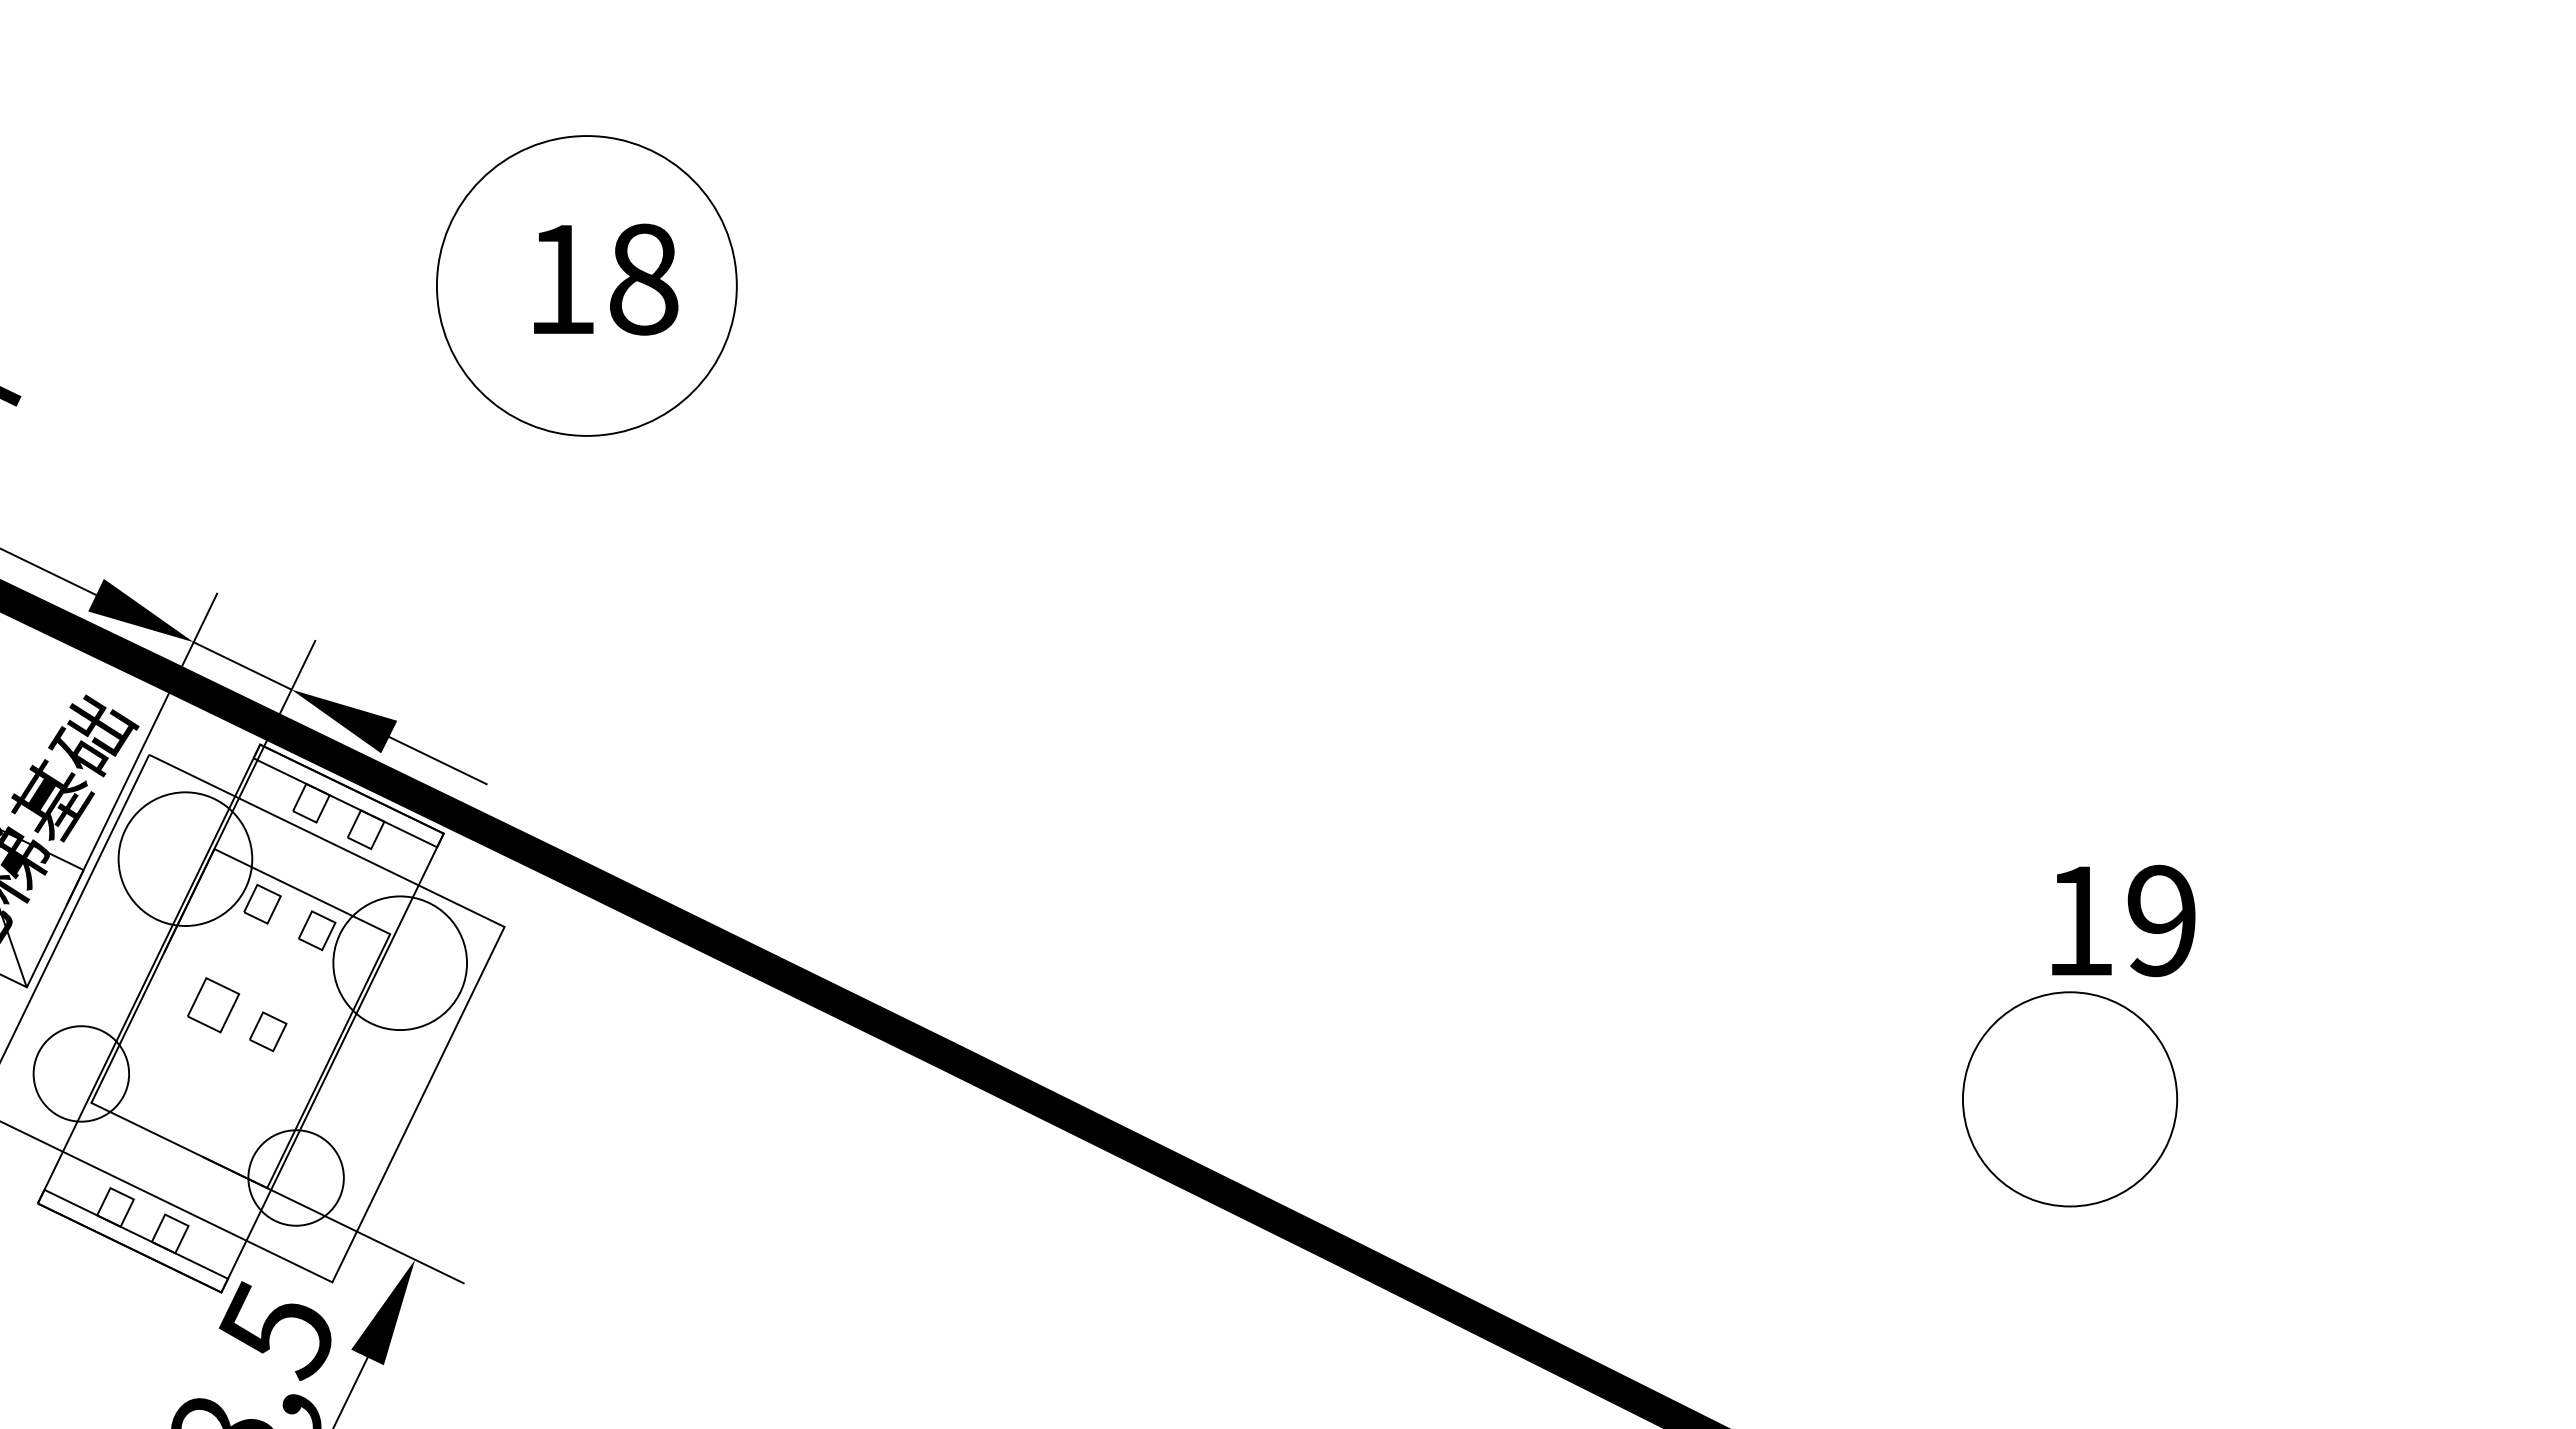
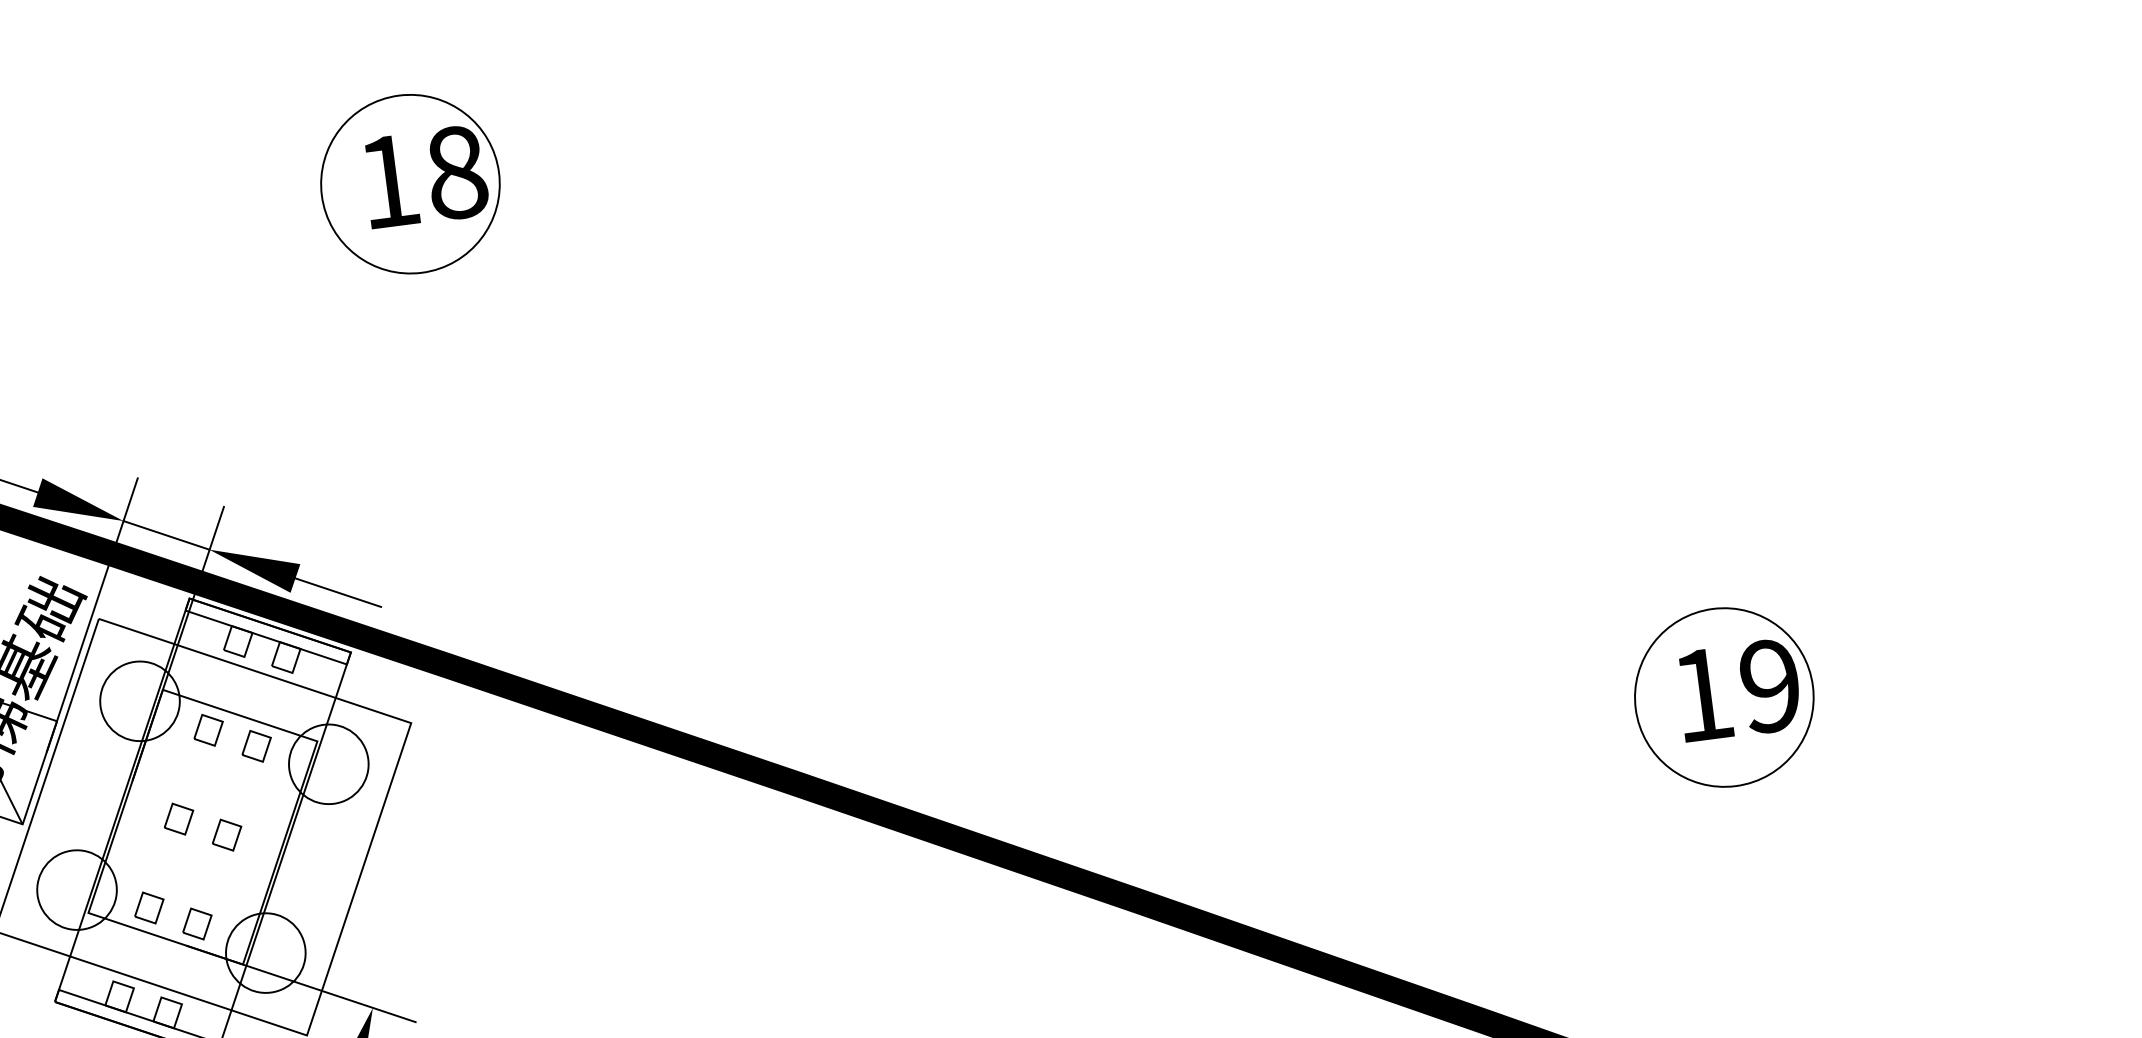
circle: (586, 285) -> (410, 183), size x0.71
circle: (185, 858) -> (140, 700), size x0.71
text: (2123, 920) -> (1738, 689), moved
circle: (399, 962) -> (328, 763), size x0.71
part: (213, 1005) -> (178, 819), size x0.71
part: (164, 1106) -> (149, 908), added
part: (219, 1132) -> (197, 923), added

